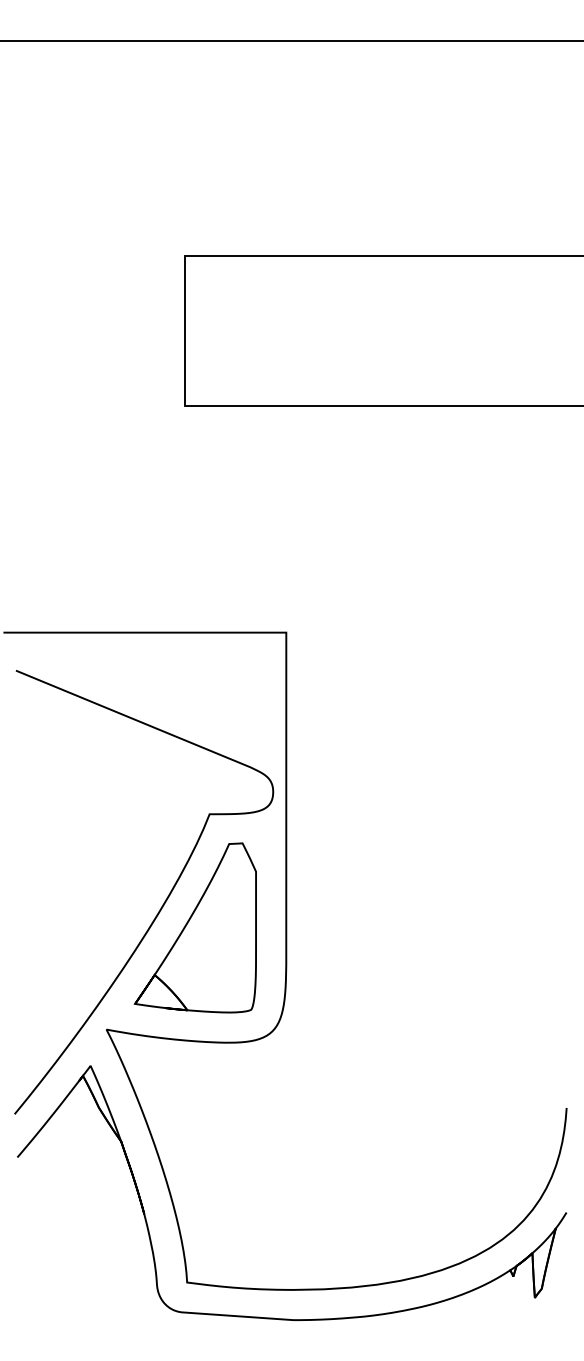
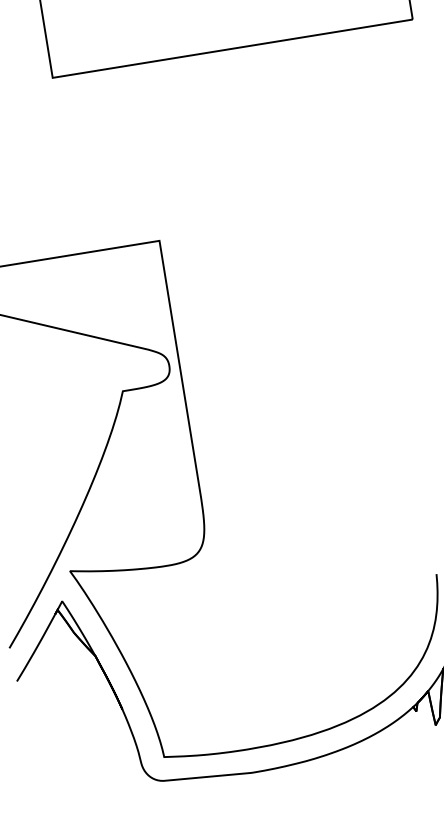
part: (194, 927) -> (125, 480), removed

